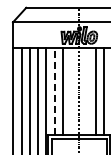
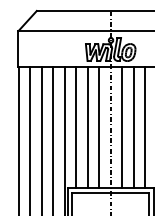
line: (54, 90) -> (76, 126), dashed -> solid
line: (71, 91) -> (99, 127), added
line: (87, 91) -> (122, 127), added

